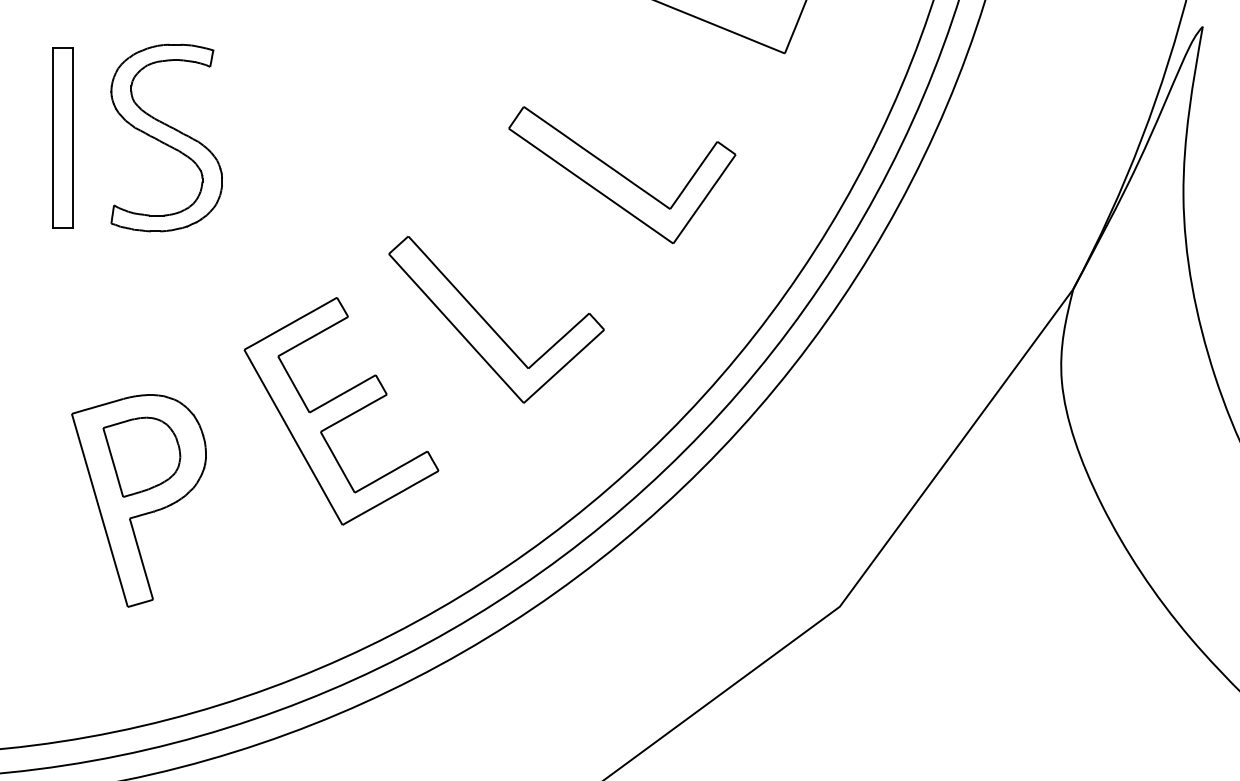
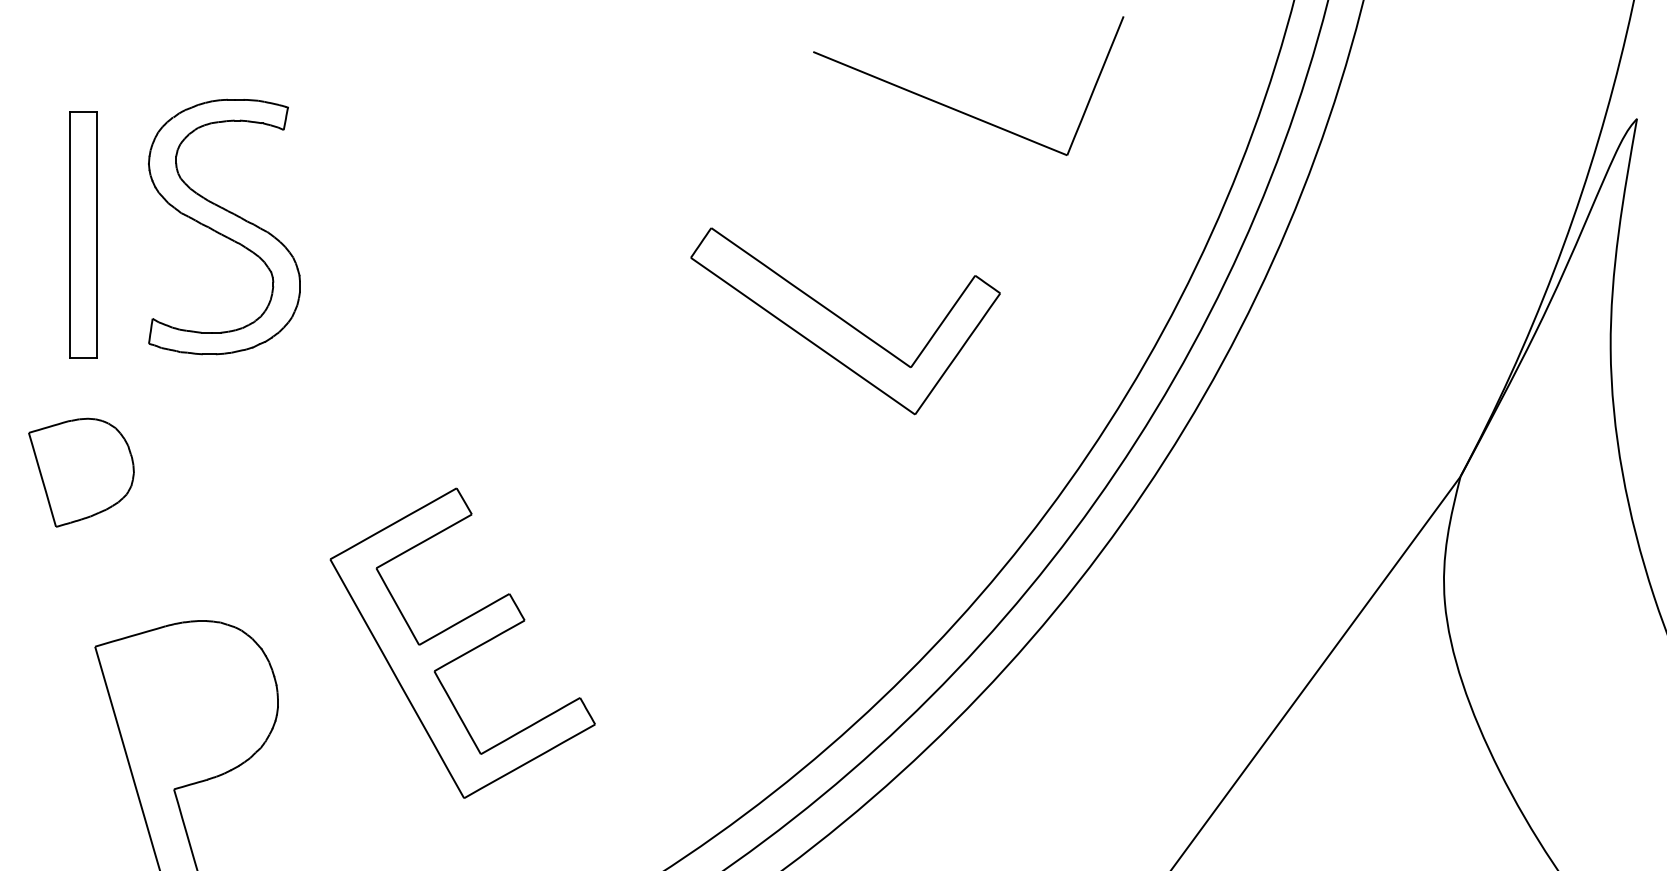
part: (62, 137) -> (82, 234), moved
part: (166, 137) -> (224, 226), moved
part: (490, 325) -> (665, 526), removed
part: (141, 456) -> (80, 471), moved

